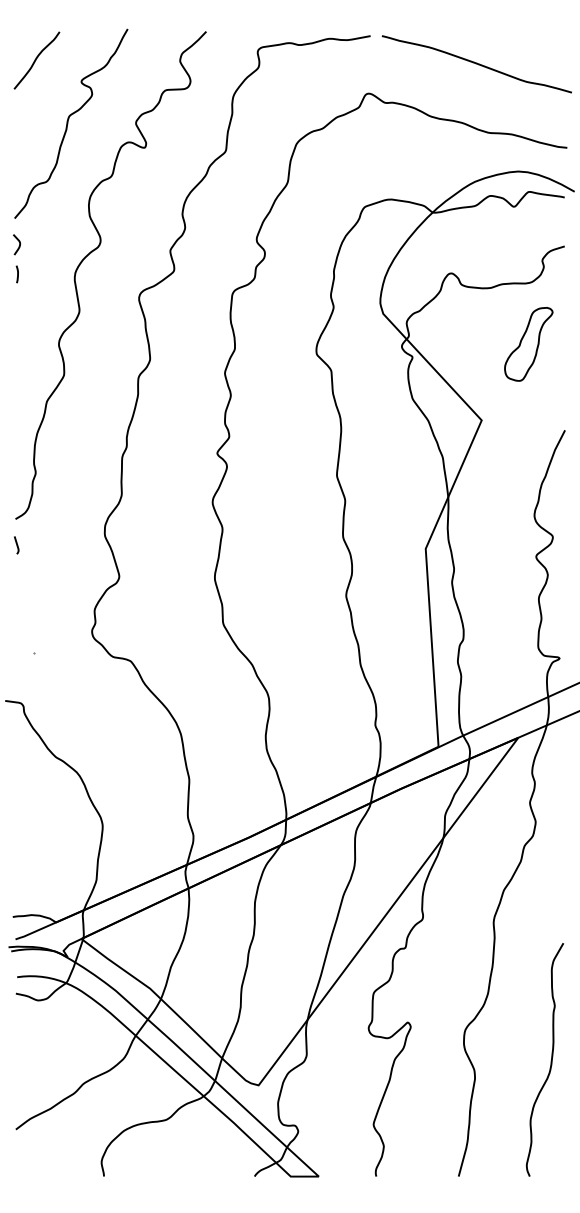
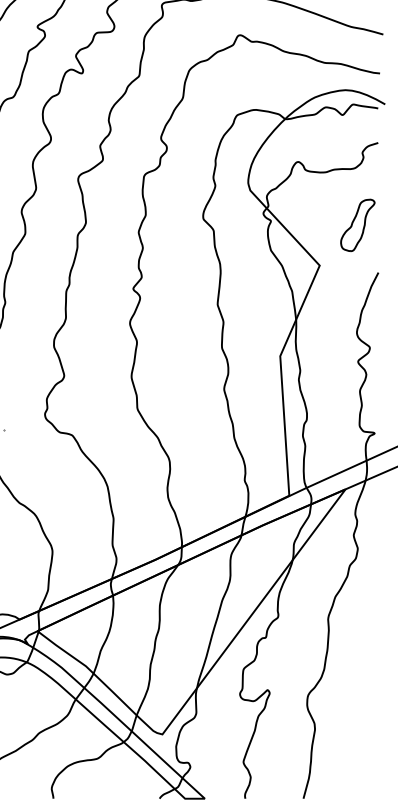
part: (528, 344) -> (357, 225), moved
curve: (550, 1060) -> (368, 716), removed

